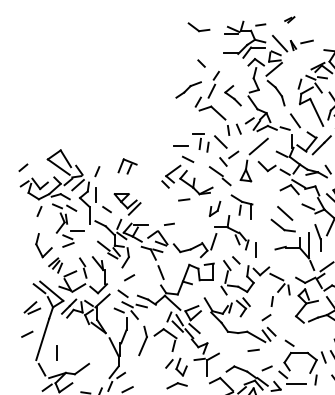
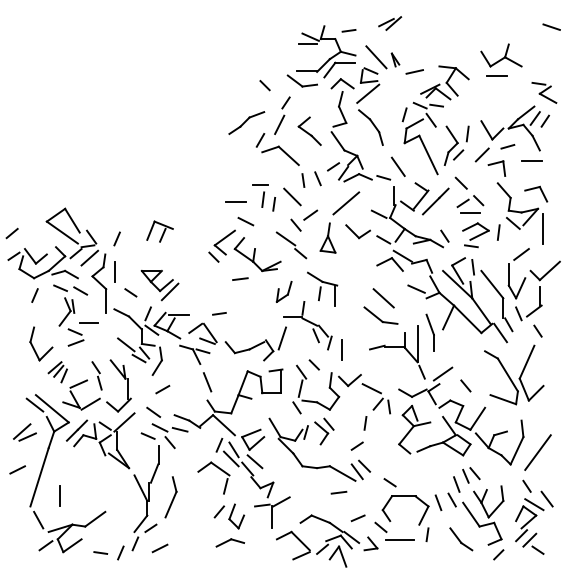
part: (289, 19) -> (390, 23), size x1.67
part: (198, 26) -> (301, 80), moved
line: (306, 41) -> (414, 71), moved
part: (142, 341) -> (170, 497), moved

